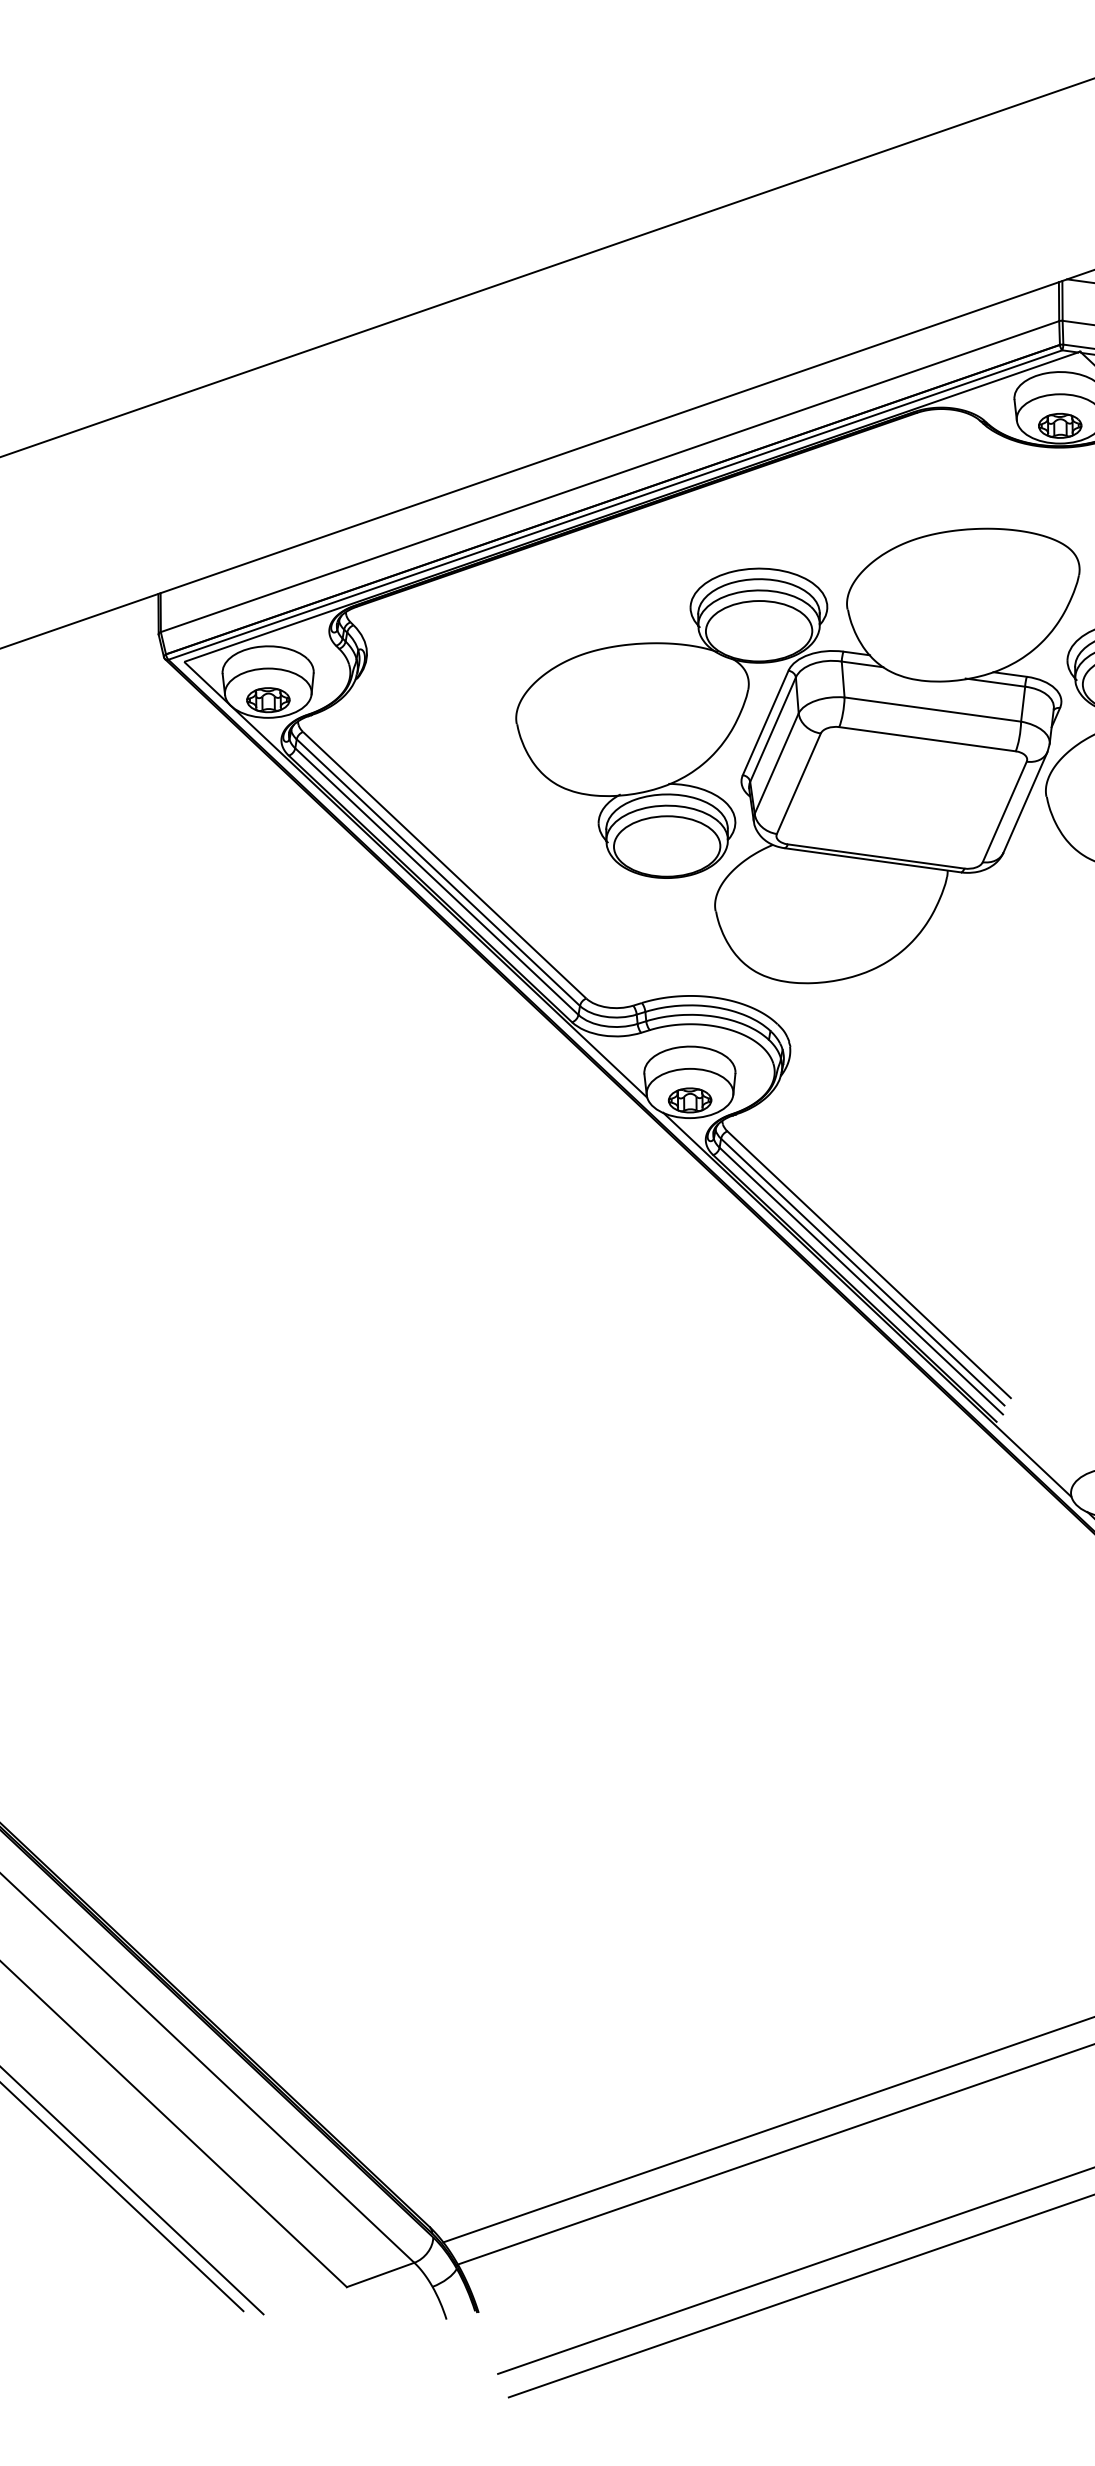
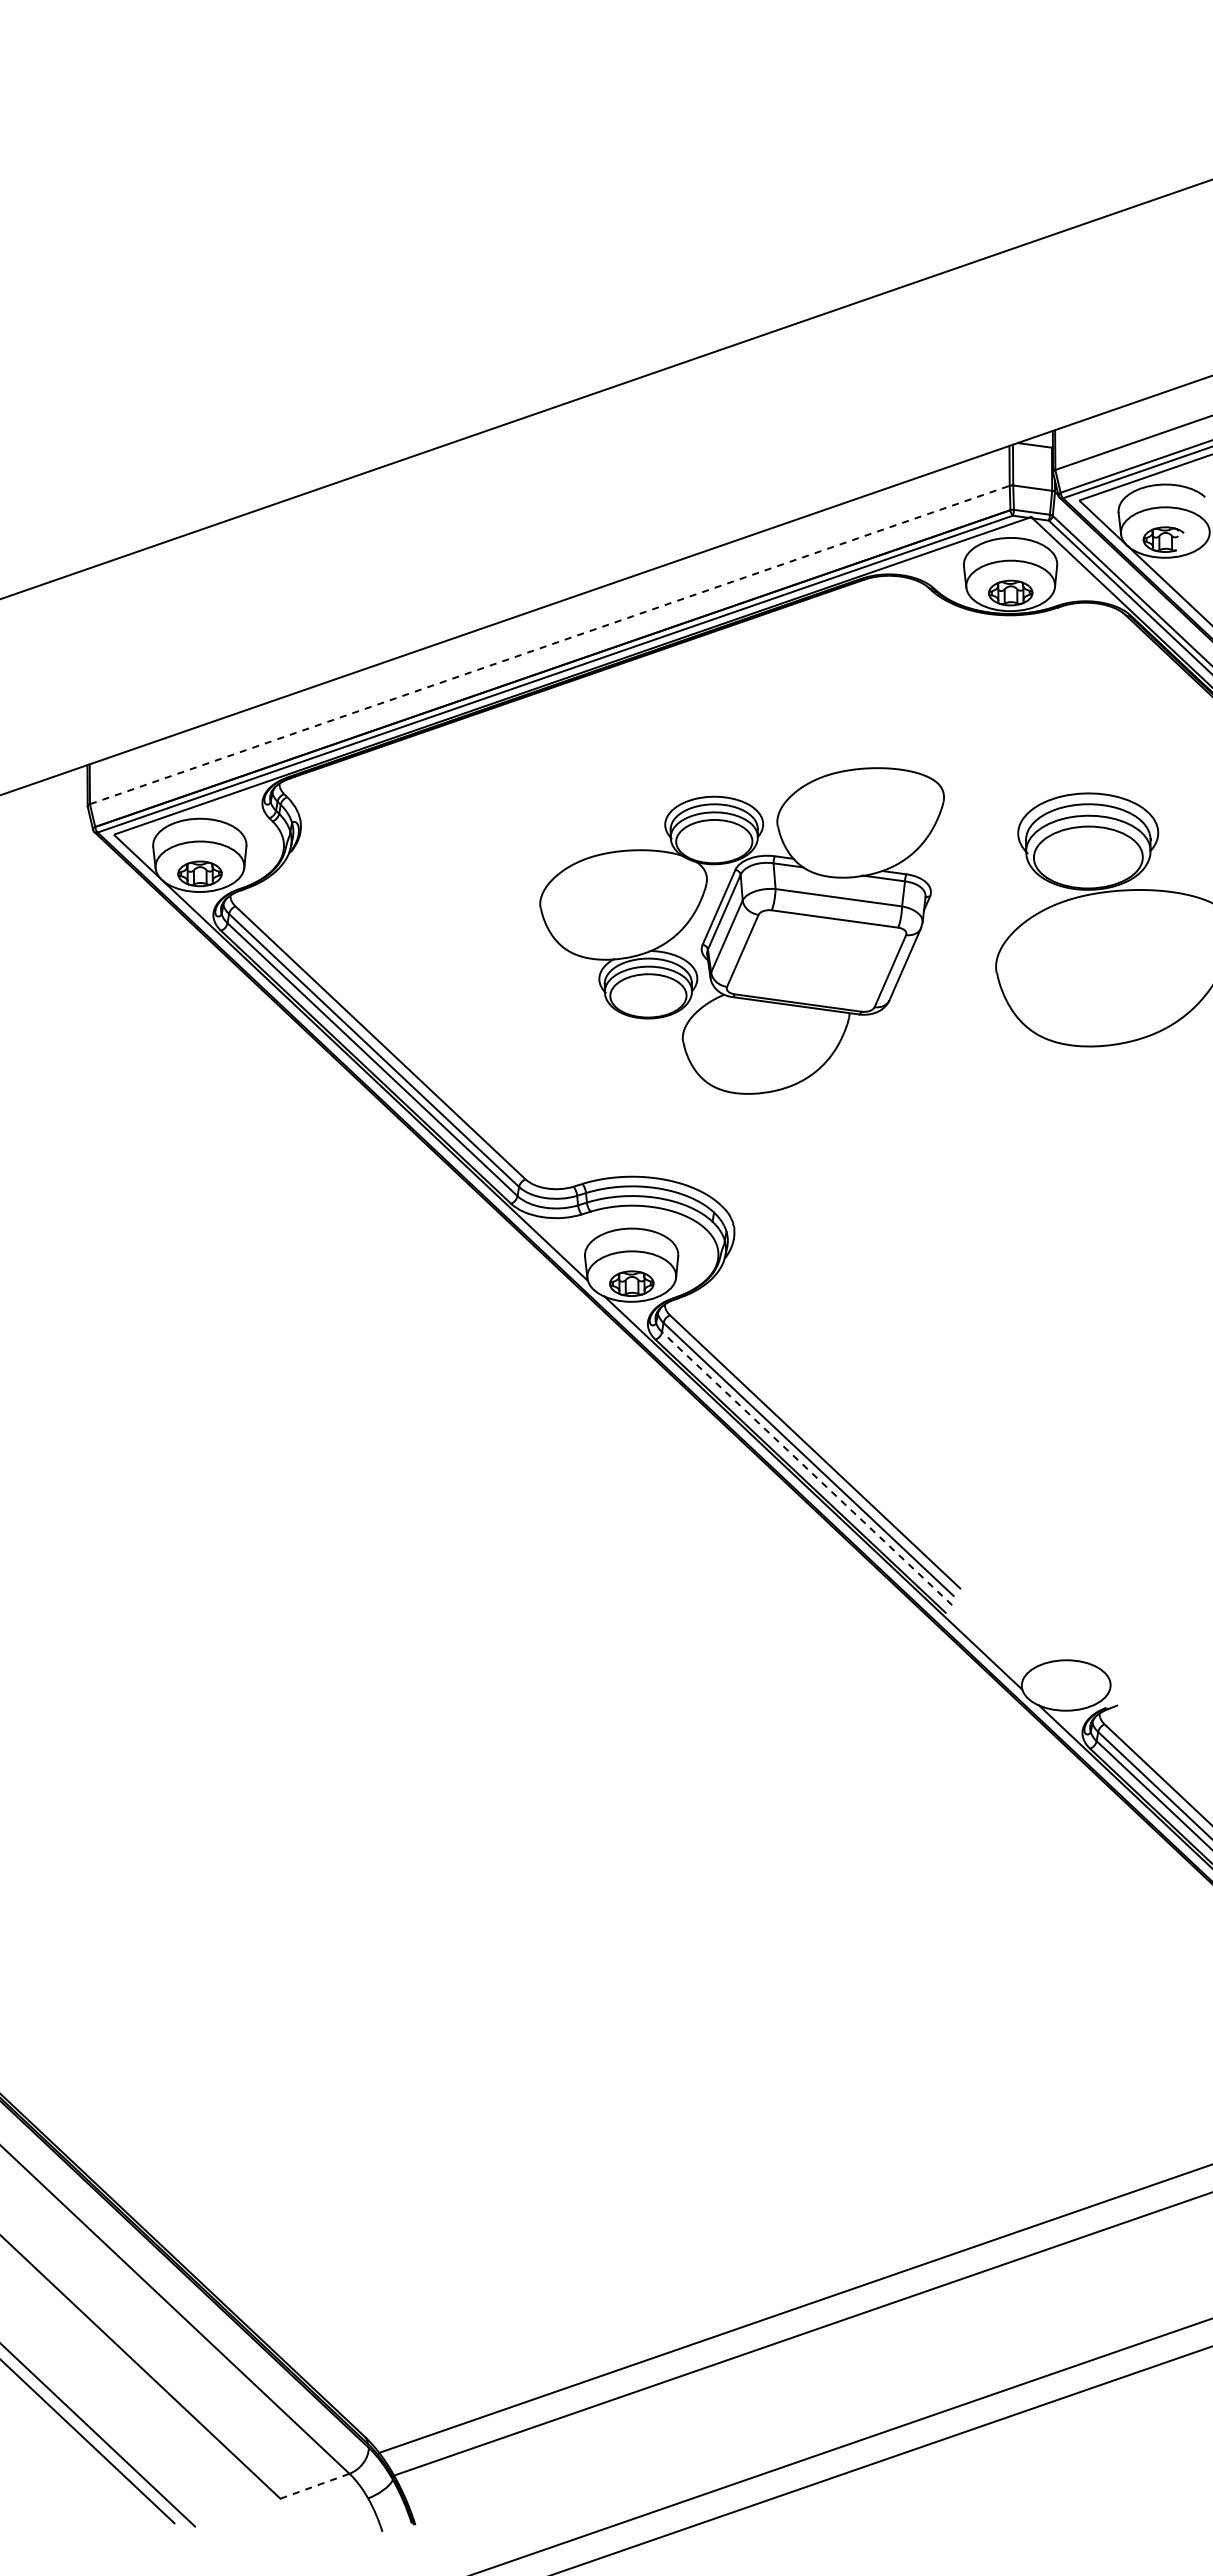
line: (609, 477) -> (549, 645), solid -> dashed
part: (797, 755) -> (741, 930), size x0.7
line: (860, 1280) -> (806, 1468), solid -> dashed
line: (380, 2275) -> (314, 2486), solid -> dashed

